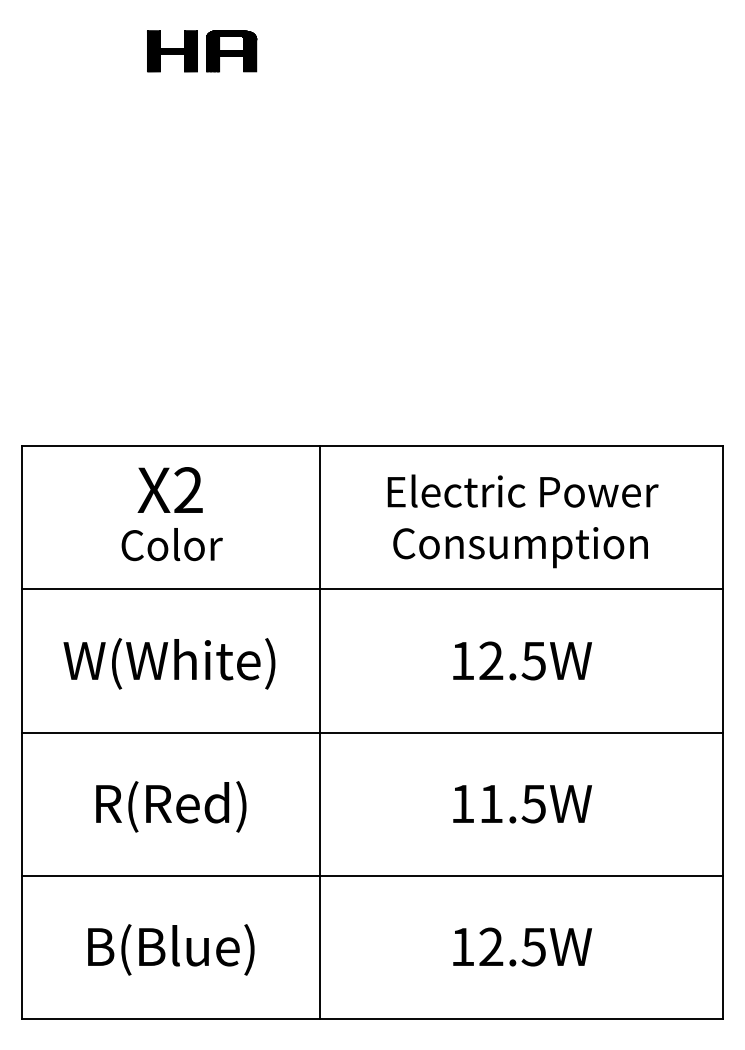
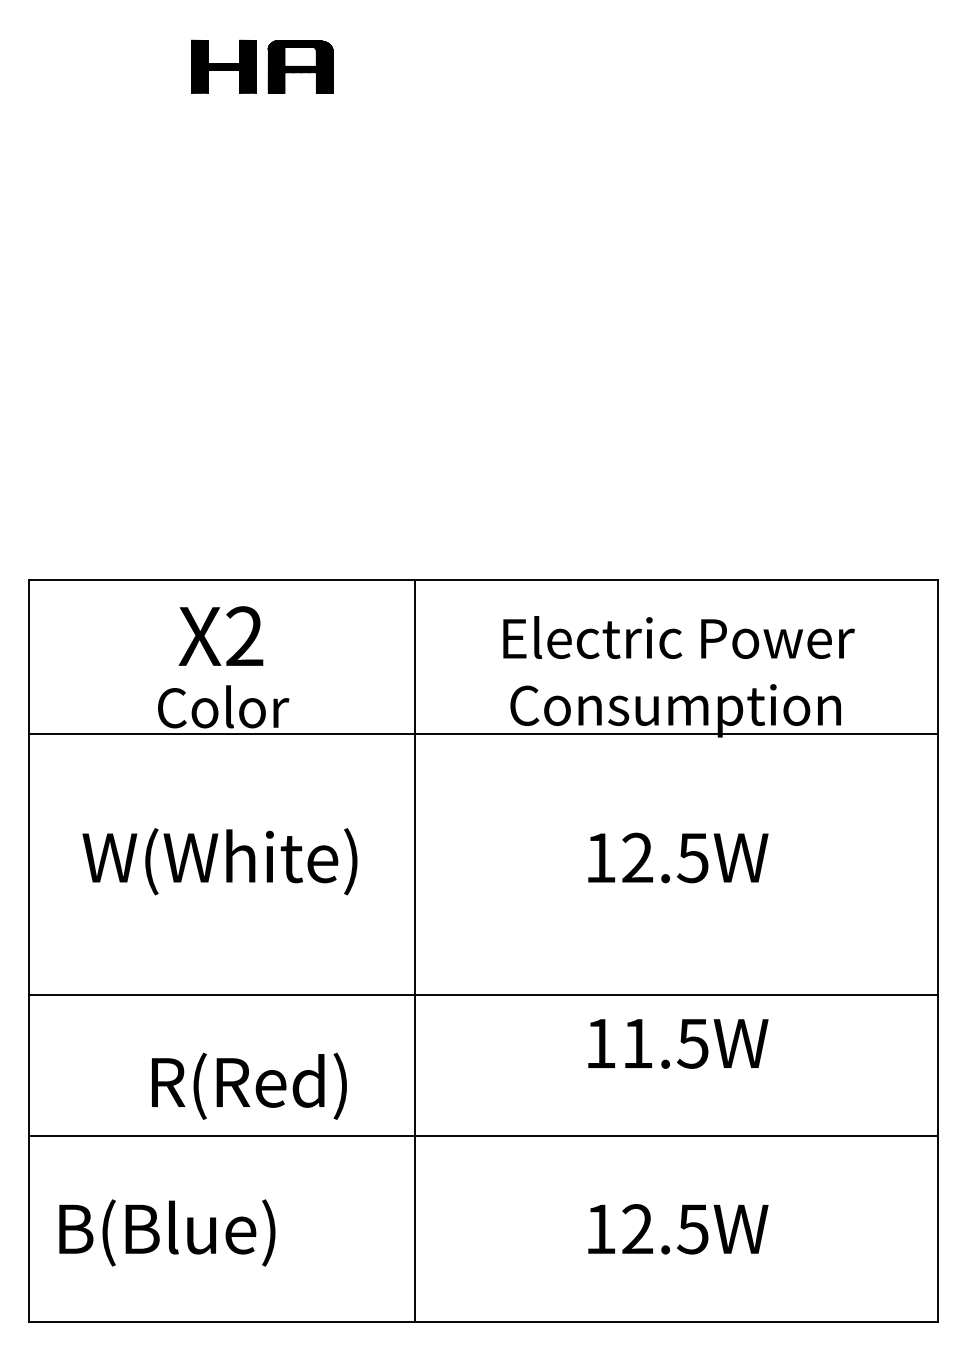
line: (372, 589) -> (483, 734), moved
line: (372, 732) -> (483, 994), moved
text: (171, 806) -> (249, 1085), moved
text: (171, 949) -> (167, 1232), moved

